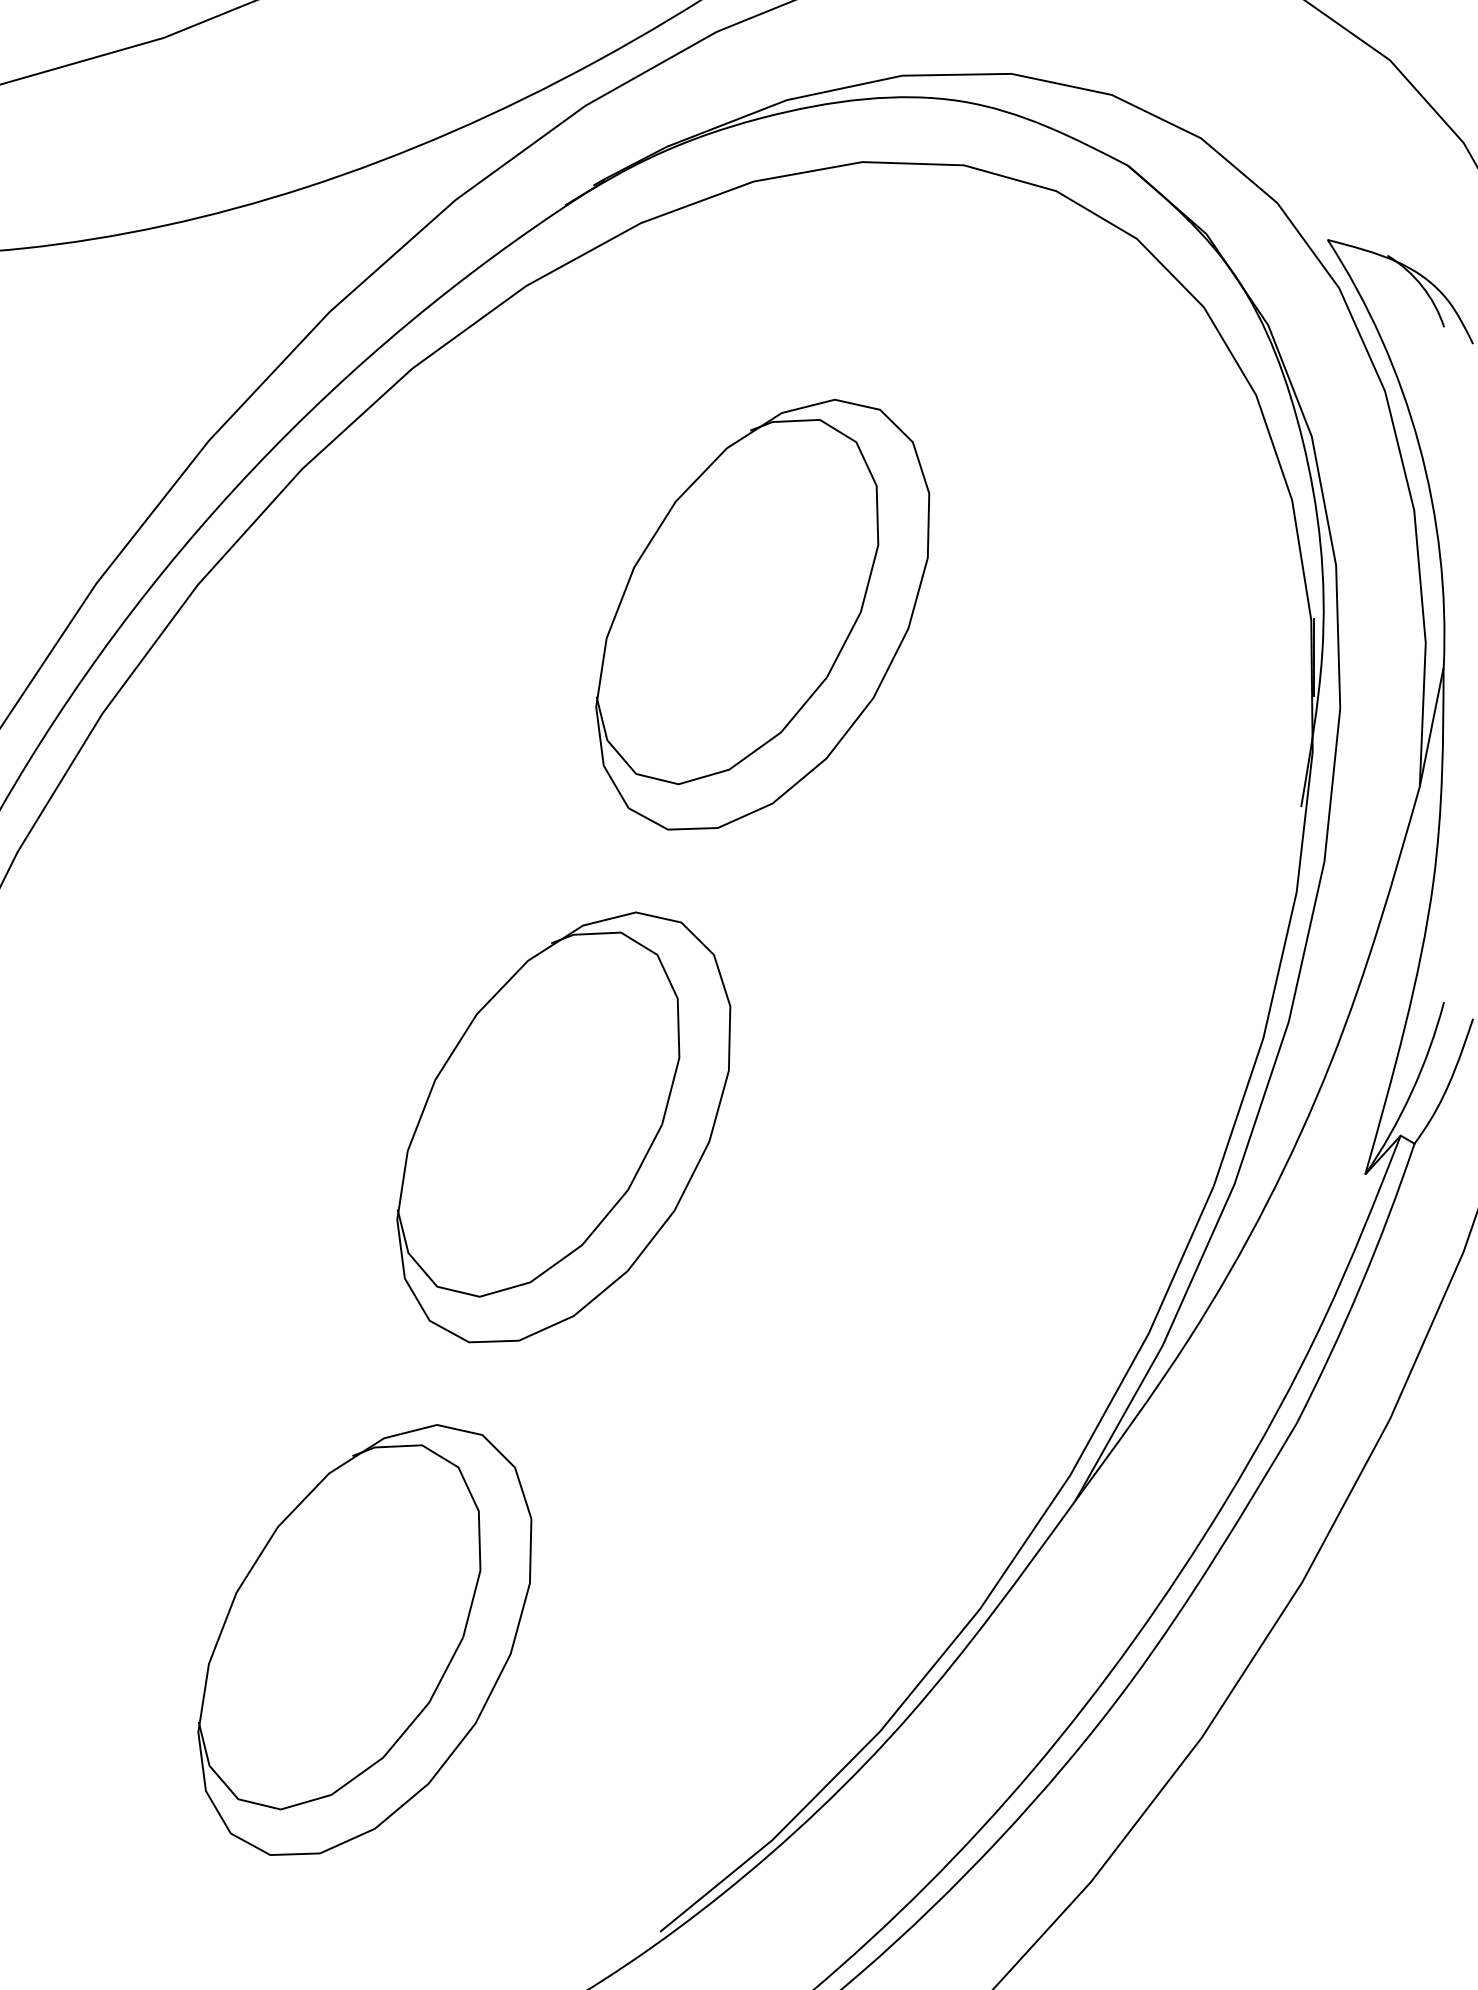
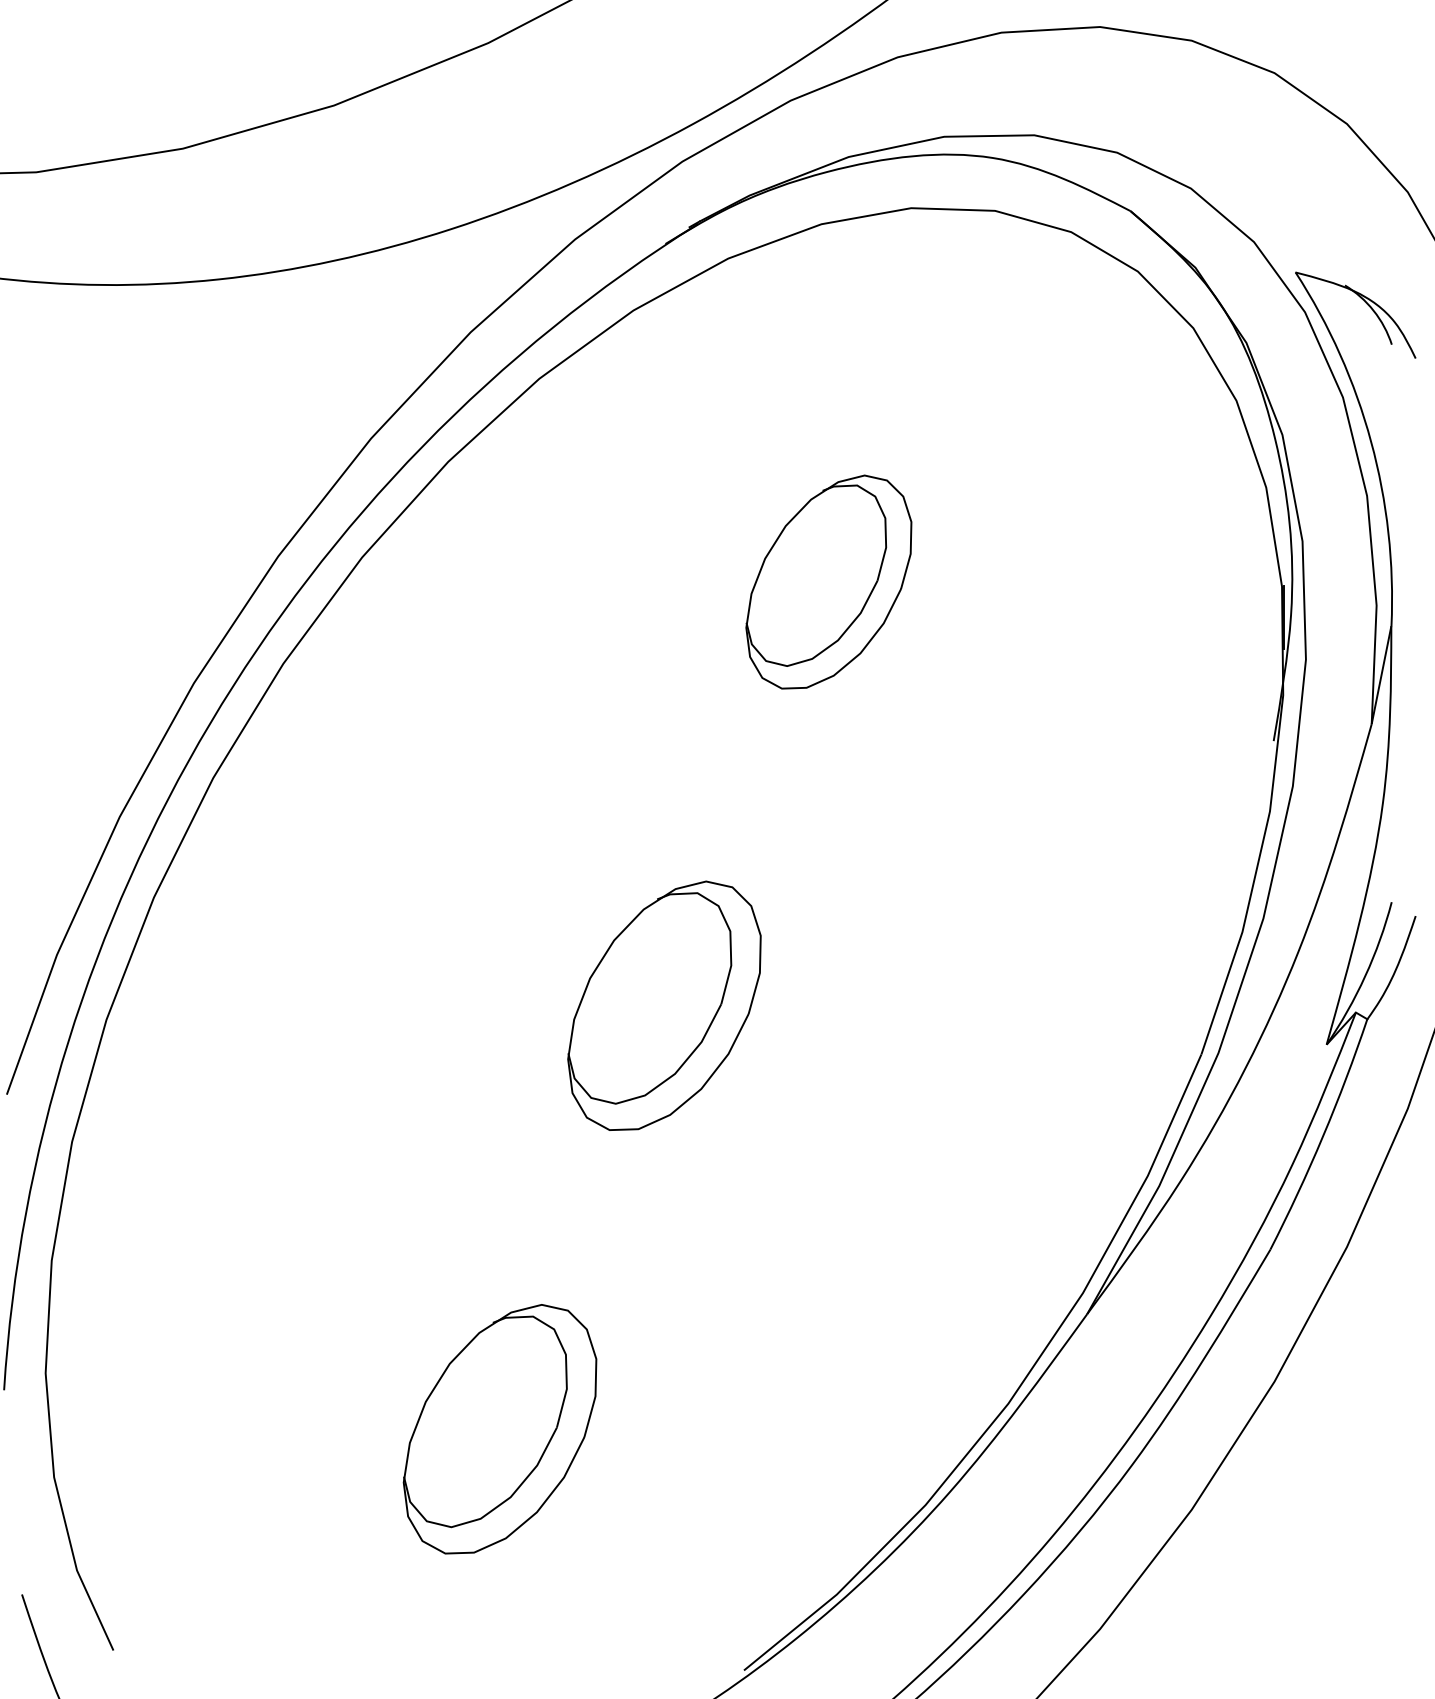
part: (762, 613) -> (828, 581), size x0.6
part: (563, 1127) -> (664, 1005), size x0.7
part: (364, 1639) -> (499, 1428), size x0.7

